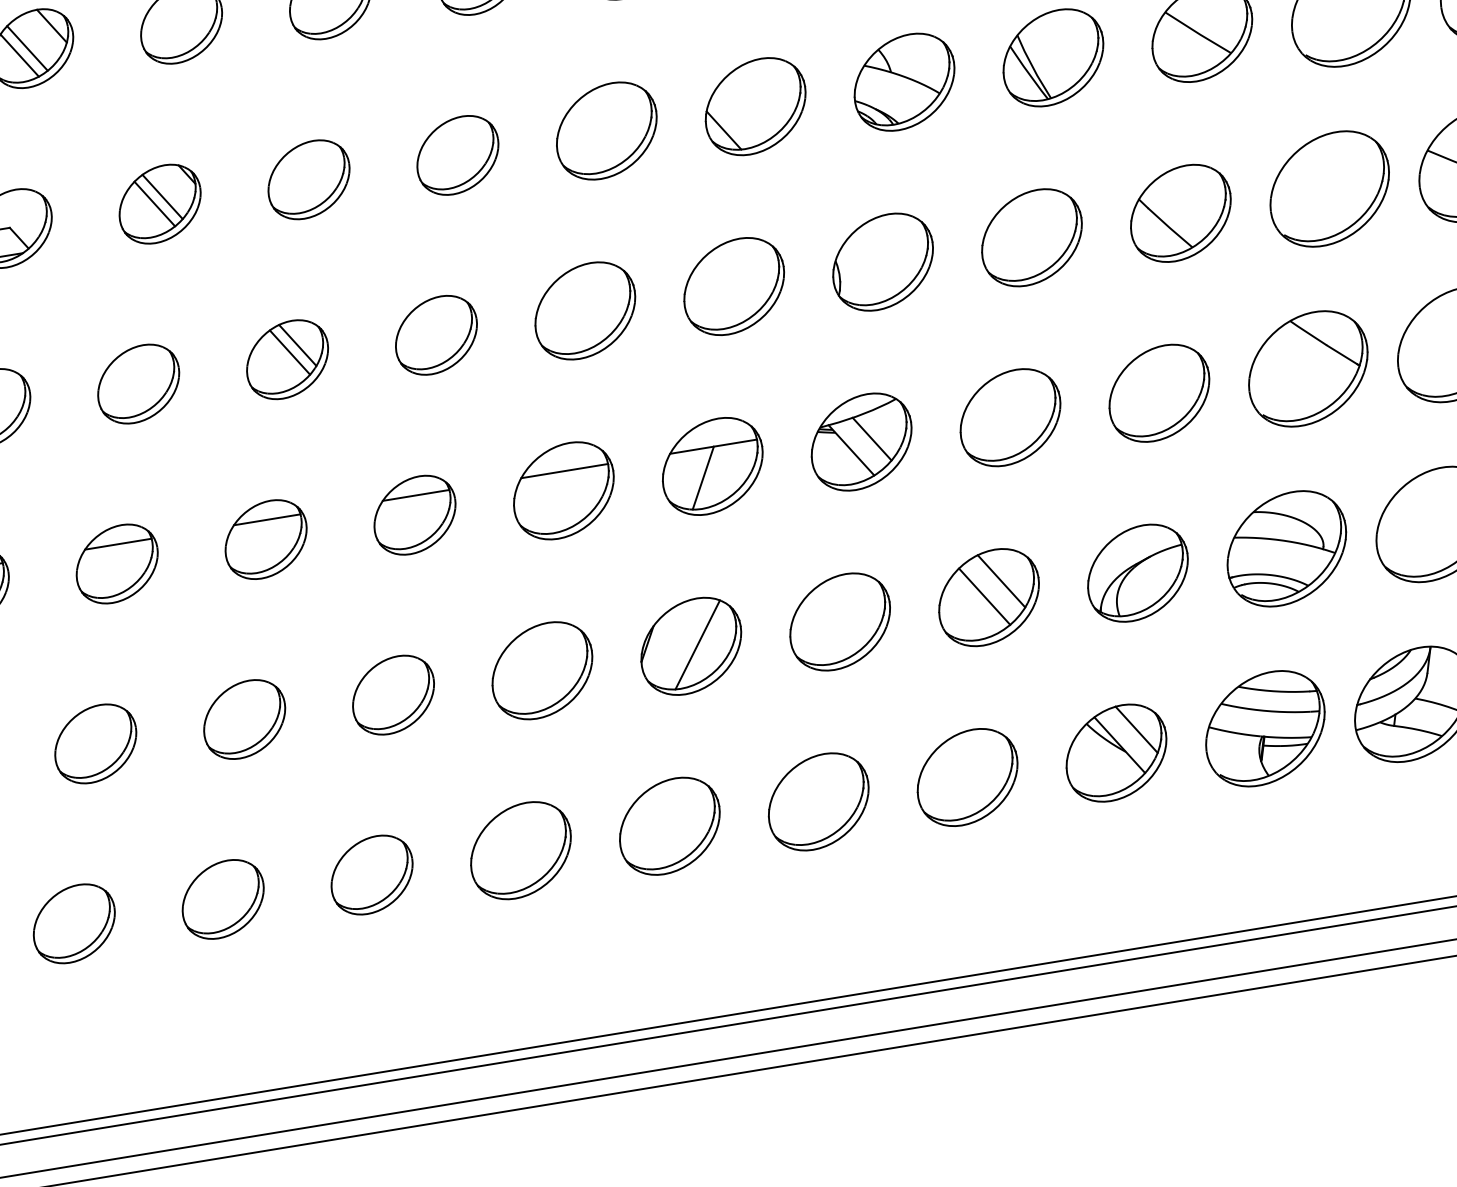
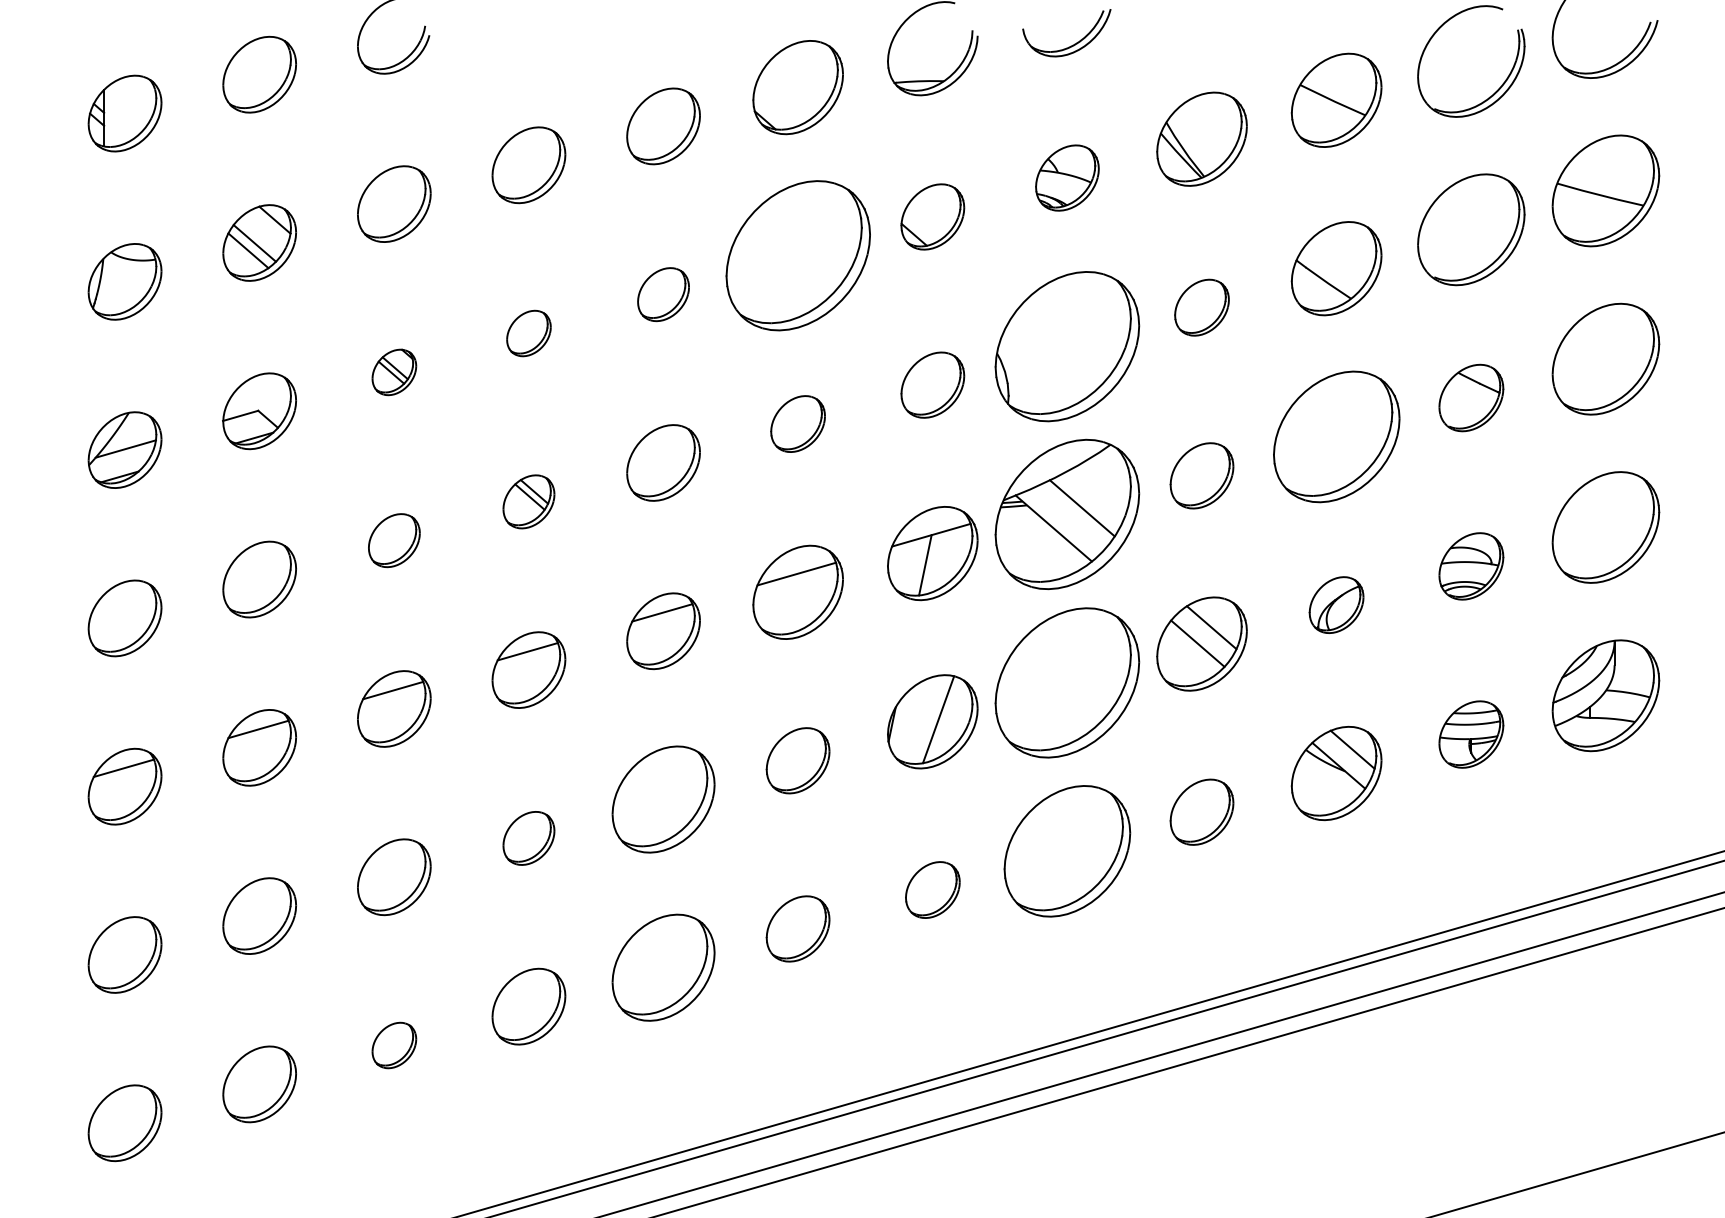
part: (904, 81) -> (1067, 177), size x0.7
part: (755, 106) -> (932, 216), size x0.7
part: (606, 130) -> (797, 255), size x1.6
part: (457, 155) -> (663, 294), size x0.7
part: (308, 179) -> (528, 333), size x0.6
part: (160, 204) -> (394, 372), size x0.6
part: (1031, 237) -> (1201, 307), size x0.6
part: (883, 261) -> (1067, 345), size x1.6
part: (733, 285) -> (932, 384), size x0.7
part: (584, 310) -> (797, 423), size x0.6
part: (287, 359) -> (528, 501), size x0.7
part: (1308, 368) -> (1471, 397), size x0.6
part: (138, 383) -> (394, 540), size x0.7
part: (1159, 392) -> (1336, 436), size x1.4
part: (1009, 417) -> (1201, 475), size x0.7
part: (861, 441) -> (1067, 514), size x1.6
part: (1287, 549) -> (1471, 566), size x0.6
part: (1137, 572) -> (1336, 604), size x0.6
part: (840, 621) -> (1067, 682), size x1.6
part: (541, 670) -> (797, 760), size x0.7
part: (393, 695) -> (663, 799), size x1.4
part: (244, 719) -> (528, 838), size x0.7
part: (1265, 728) -> (1471, 734), size x0.6
part: (967, 776) -> (1201, 811), size x0.7
part: (818, 801) -> (1067, 850), size x1.4
part: (669, 825) -> (932, 889), size x0.6
part: (520, 850) -> (797, 928), size x0.7
part: (372, 874) -> (663, 967), size x1.4
part: (74, 923) -> (394, 1045), size x0.6

